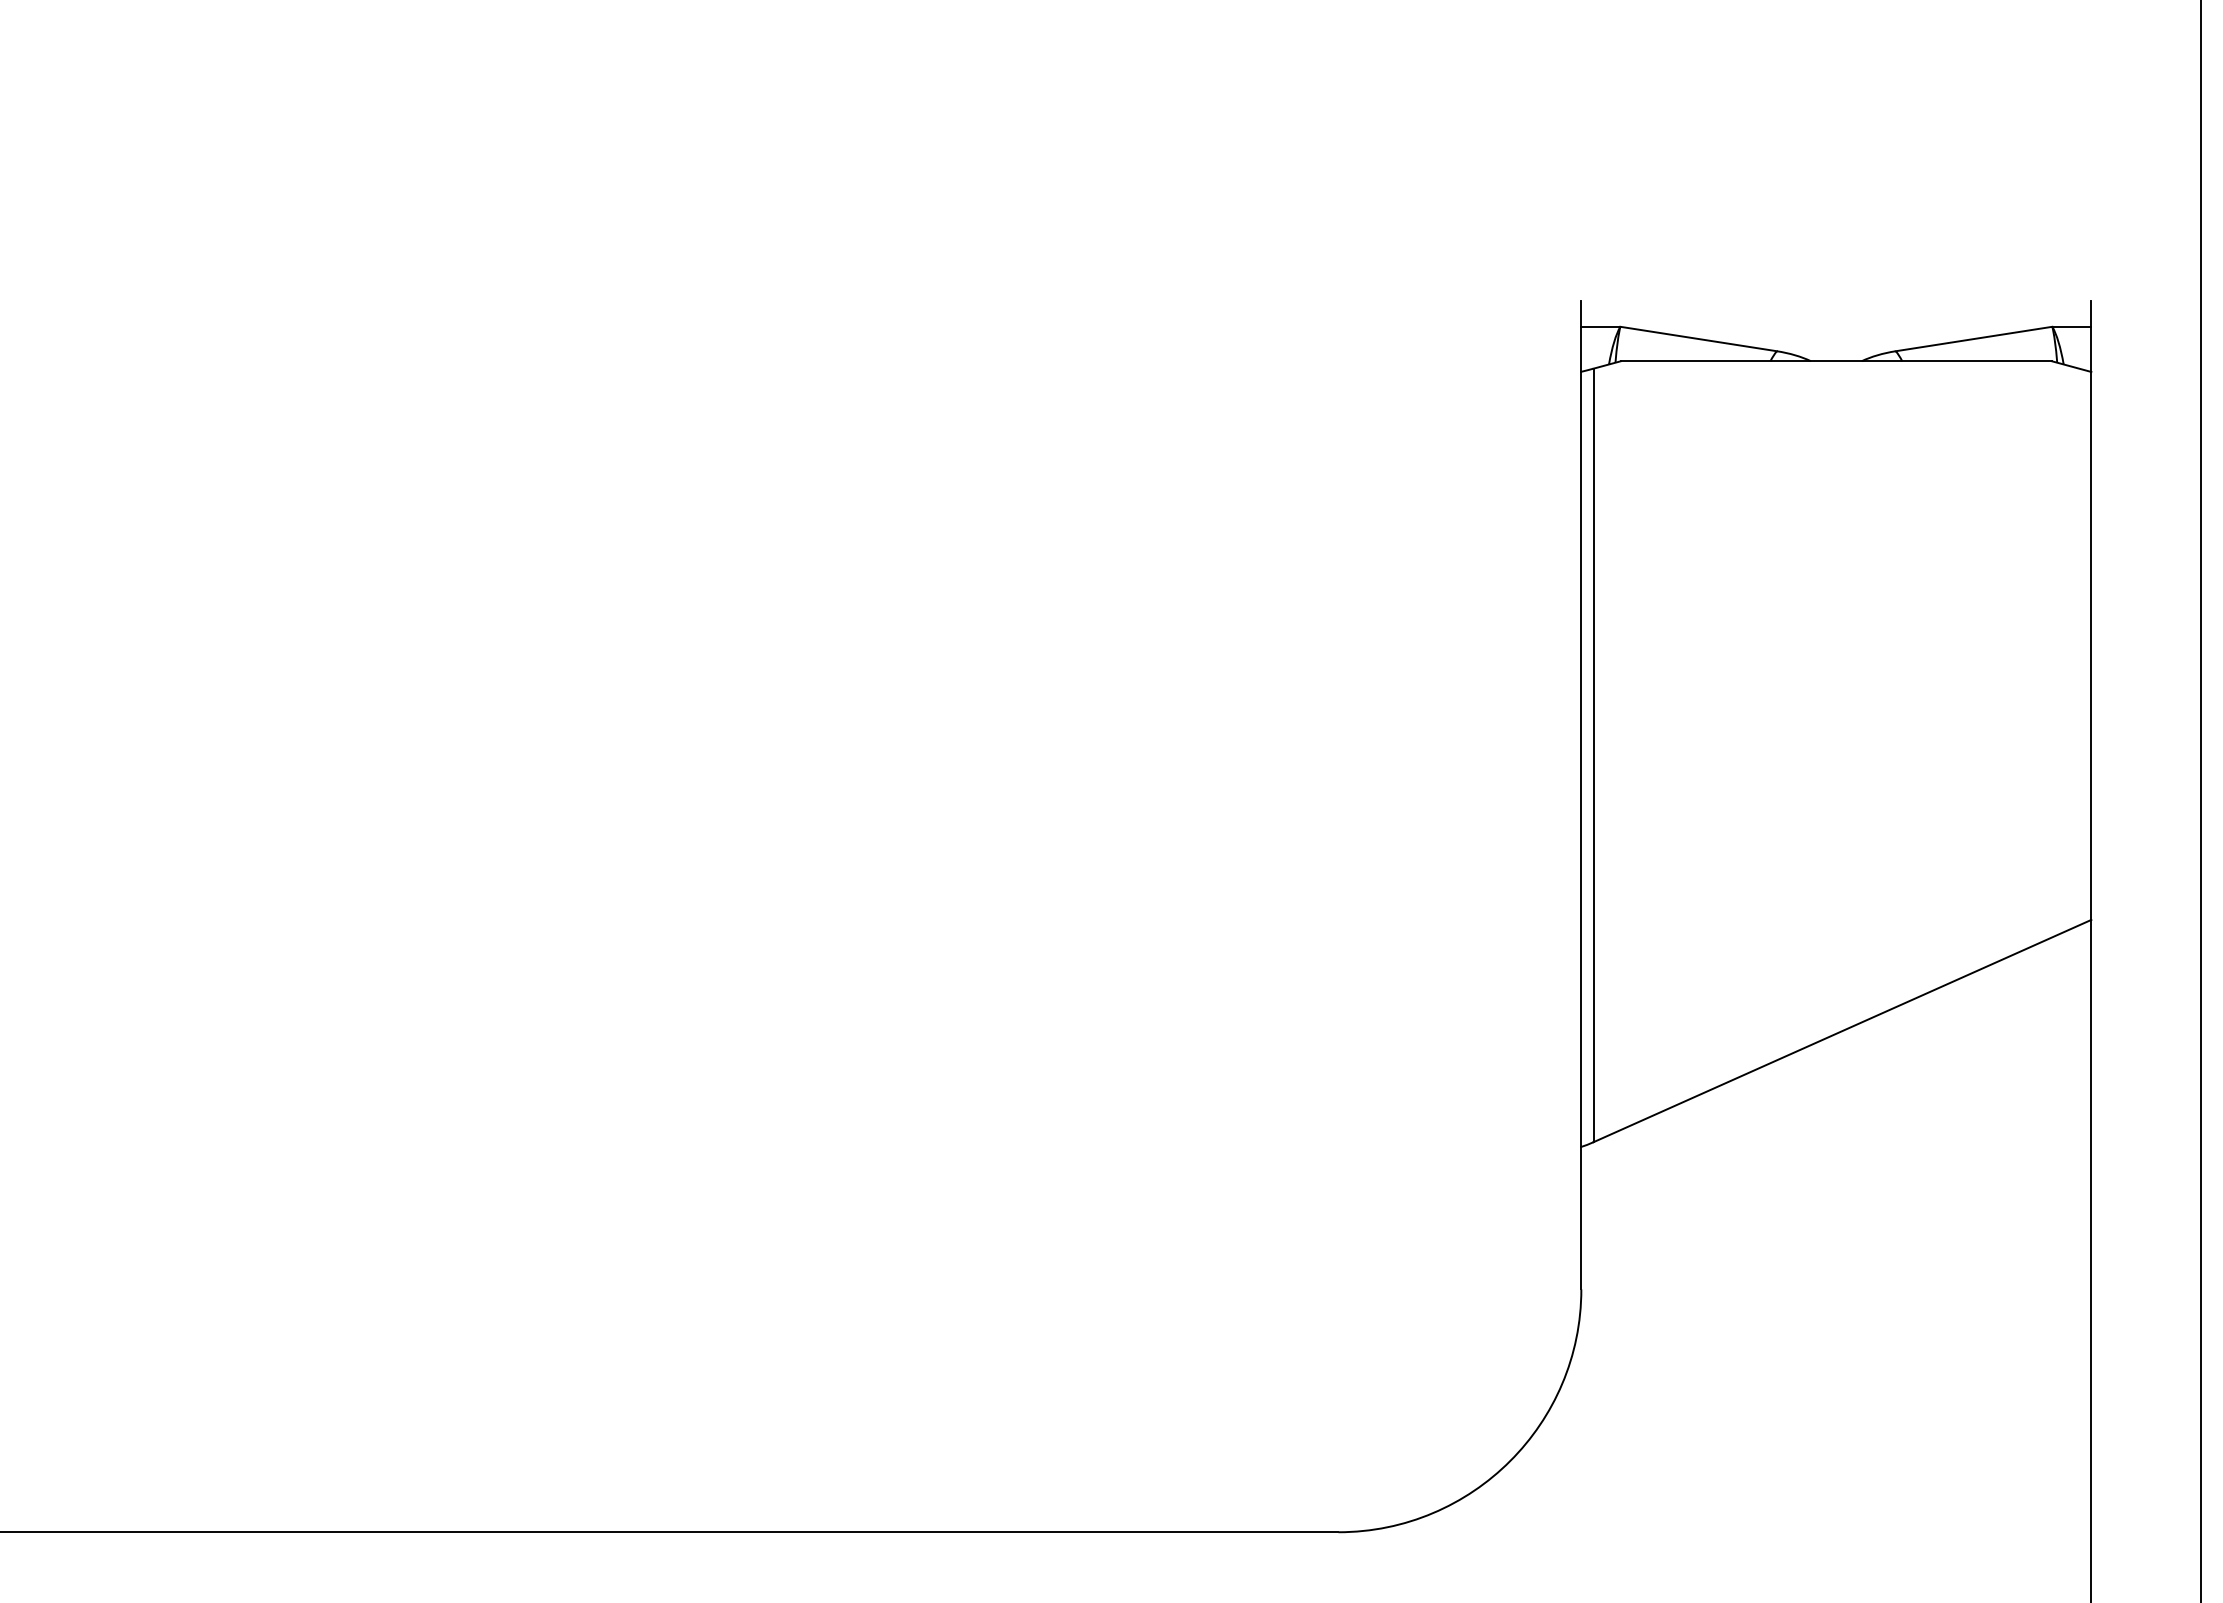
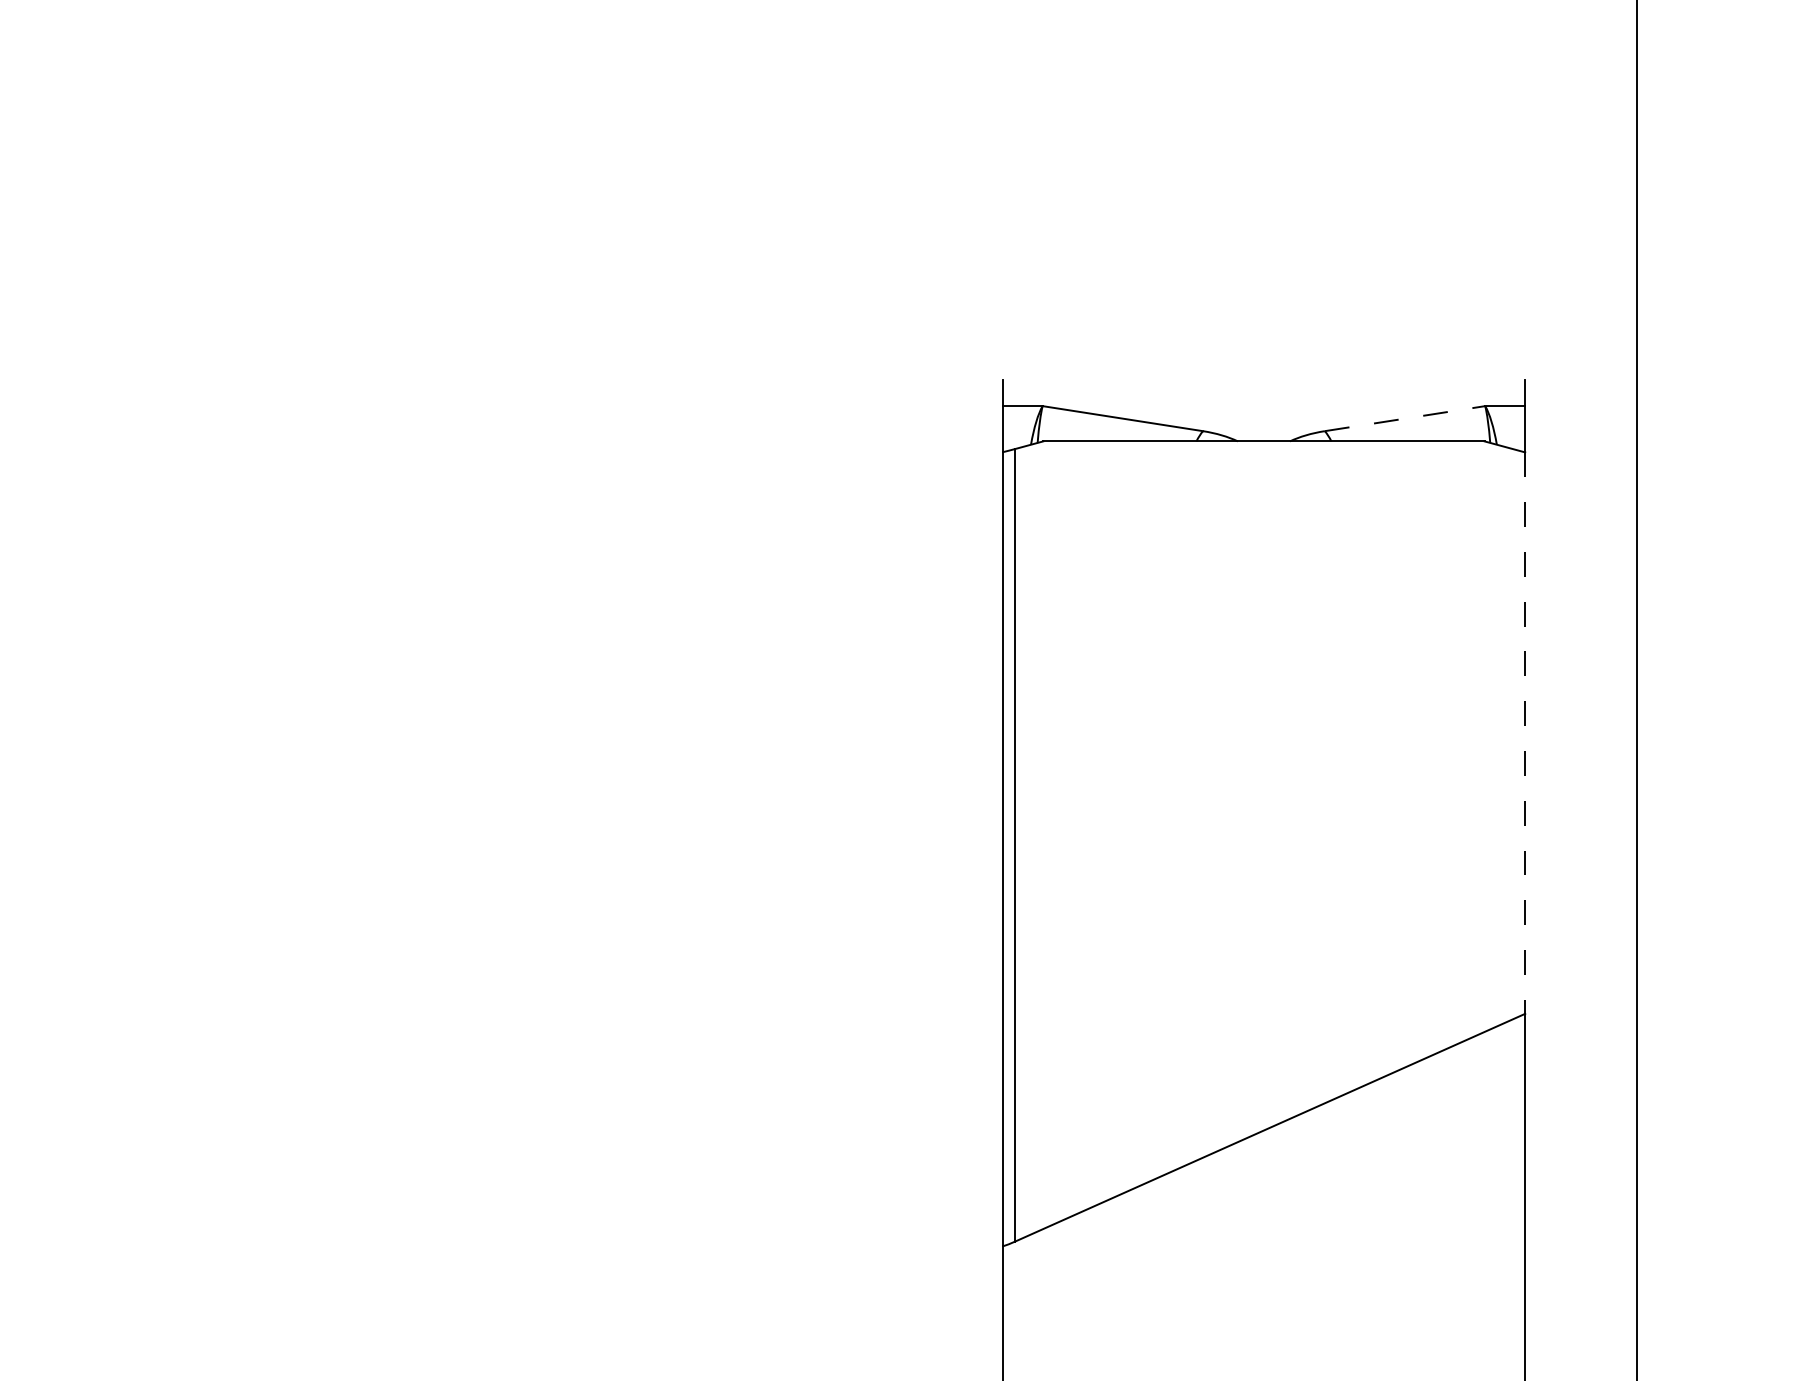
line: (1974, 338) -> (1405, 418), solid -> dashed
line: (2091, 645) -> (1525, 732), solid -> dashed

